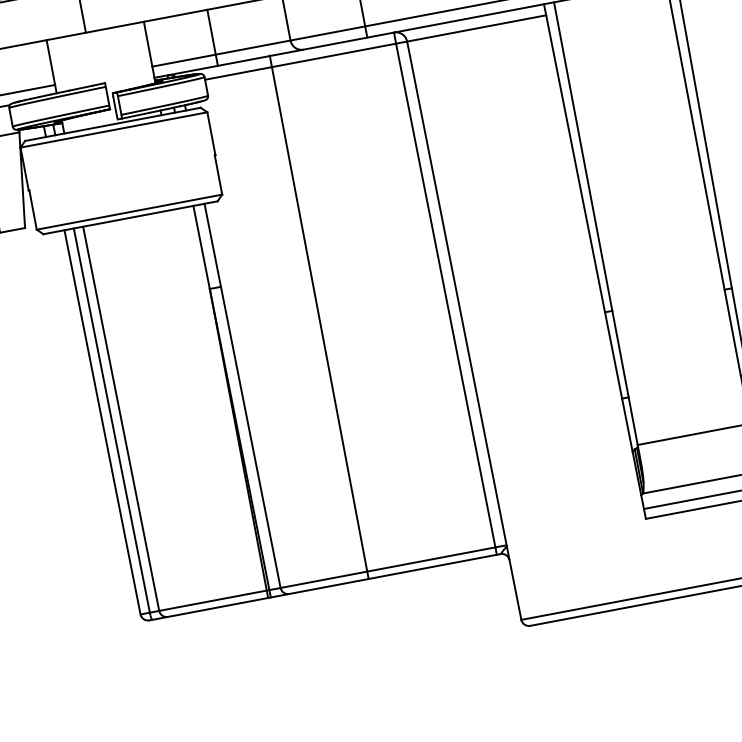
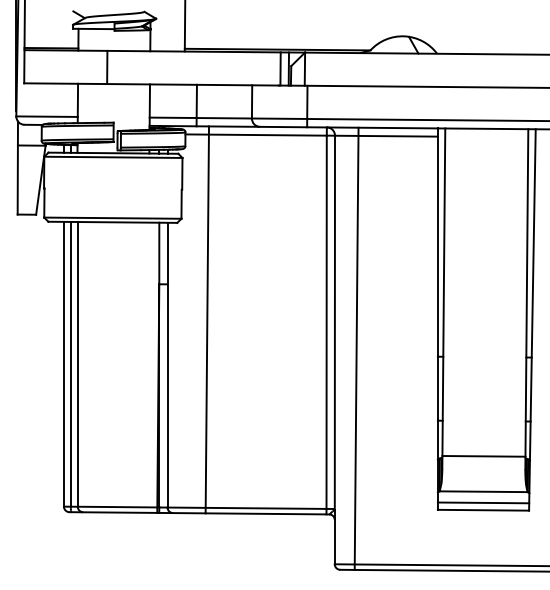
line: (319, 316) -> (207, 319), moved
line: (493, 322) -> (356, 348), added

